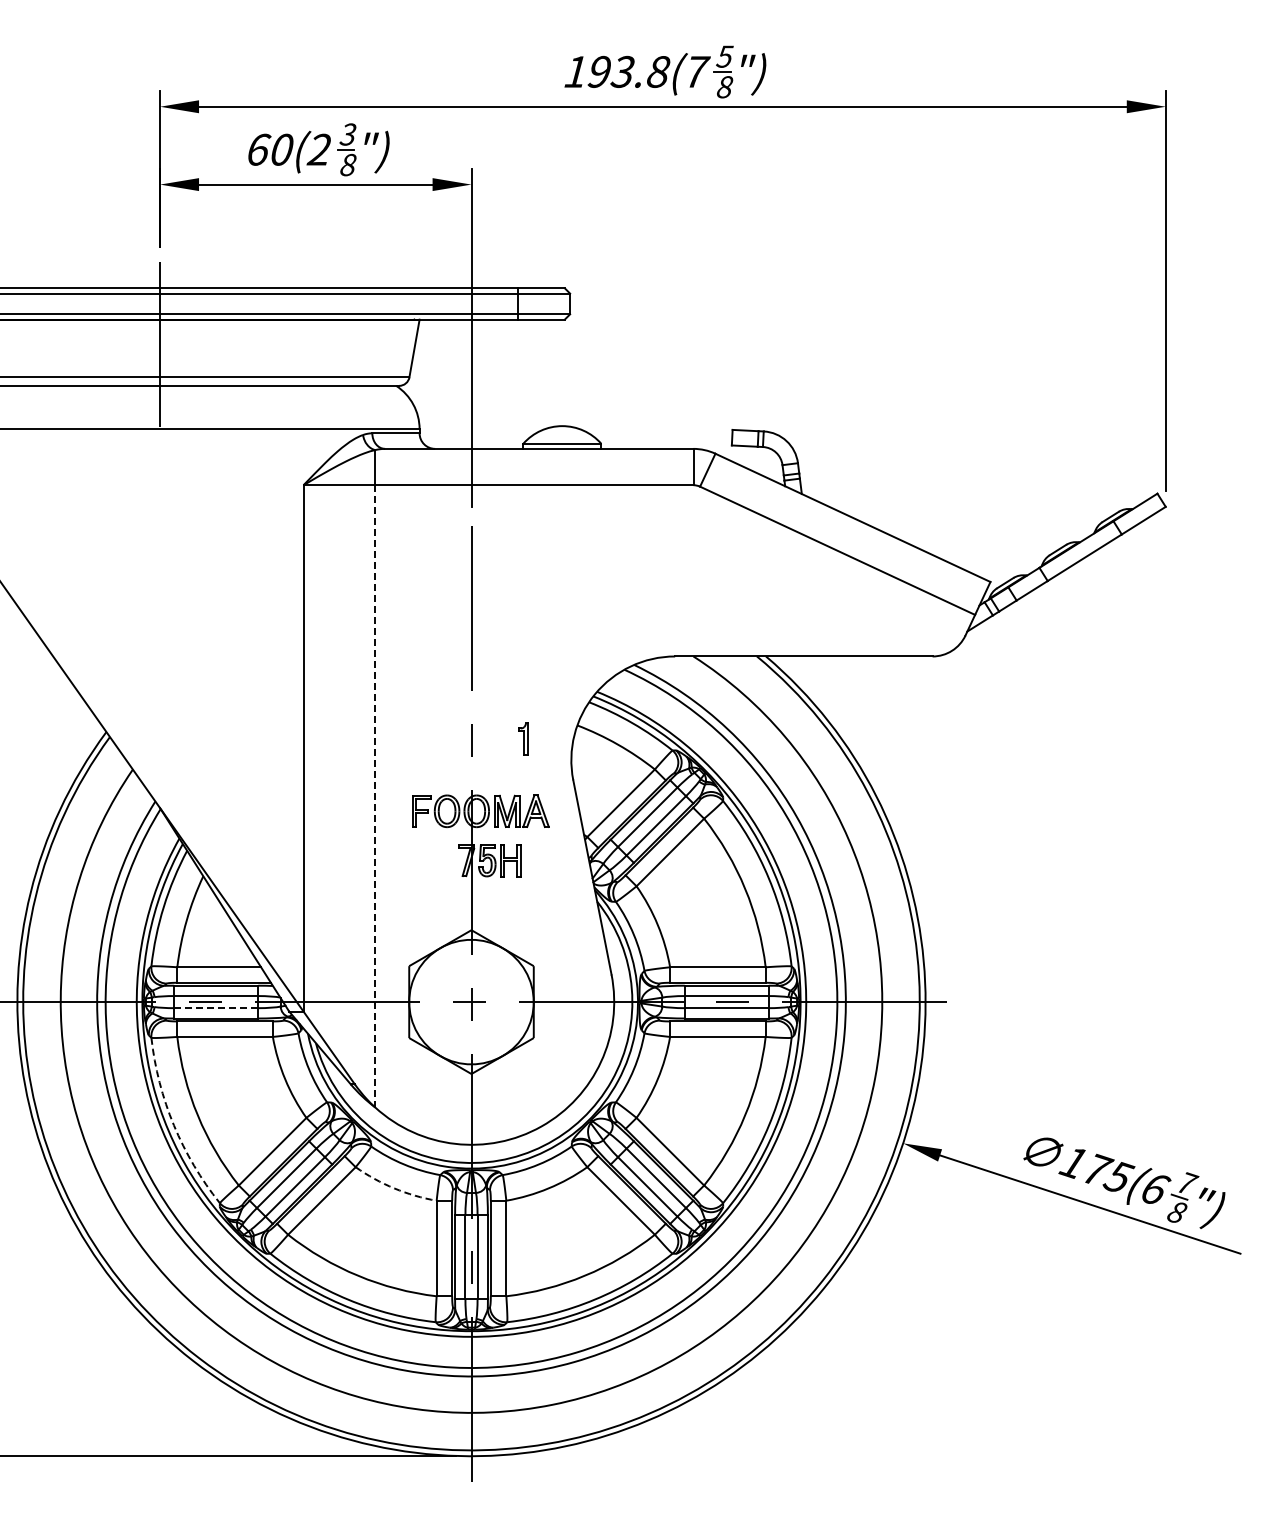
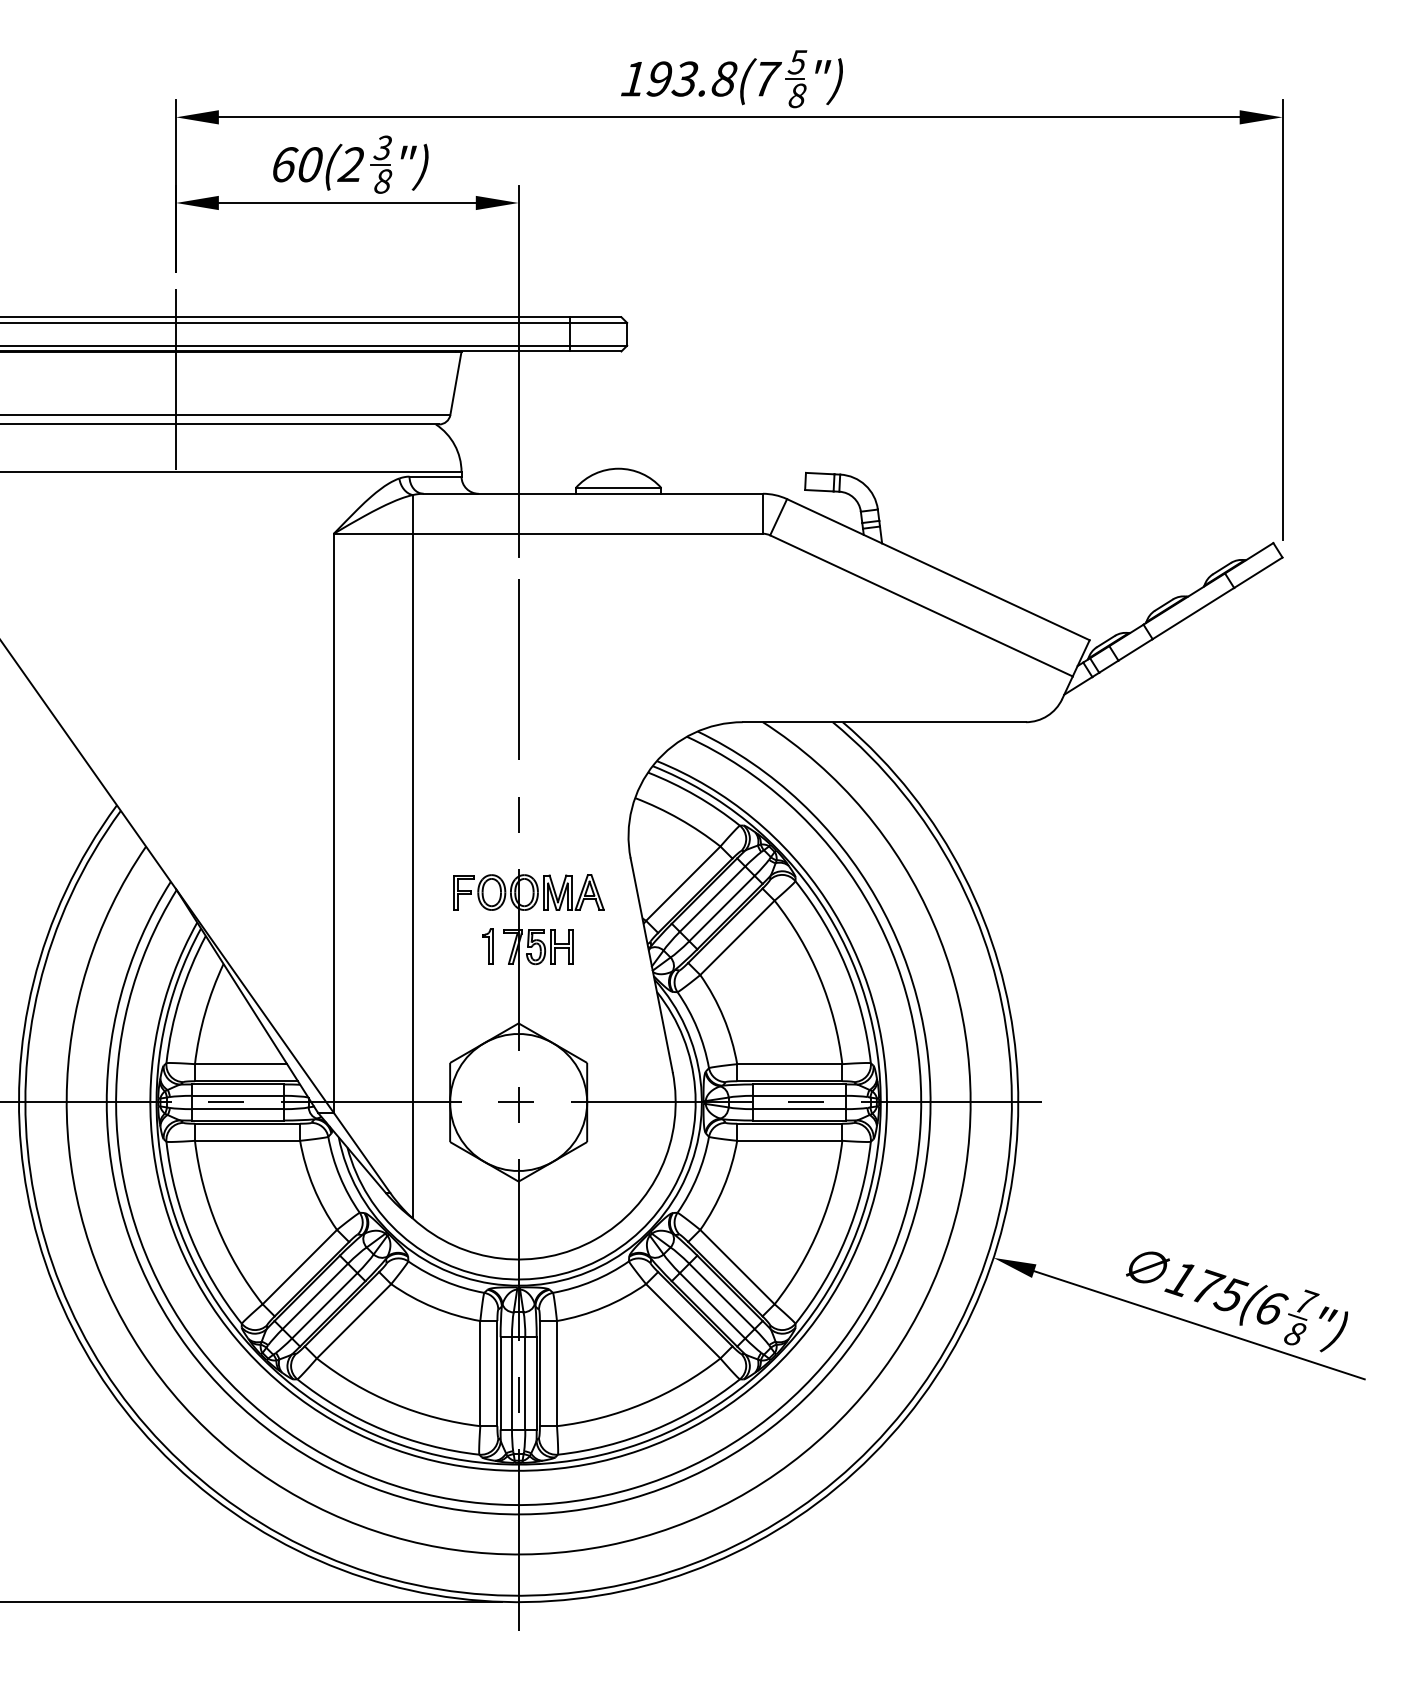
part: (523, 738) -> (487, 945), moved
line: (375, 795) -> (413, 875), dashed -> solid
line: (215, 1008) -> (236, 1109), dashed -> solid
arc: (173, 1125) -> (190, 1238), dashed -> solid
arc: (394, 1188) -> (433, 1307), dashed -> solid

